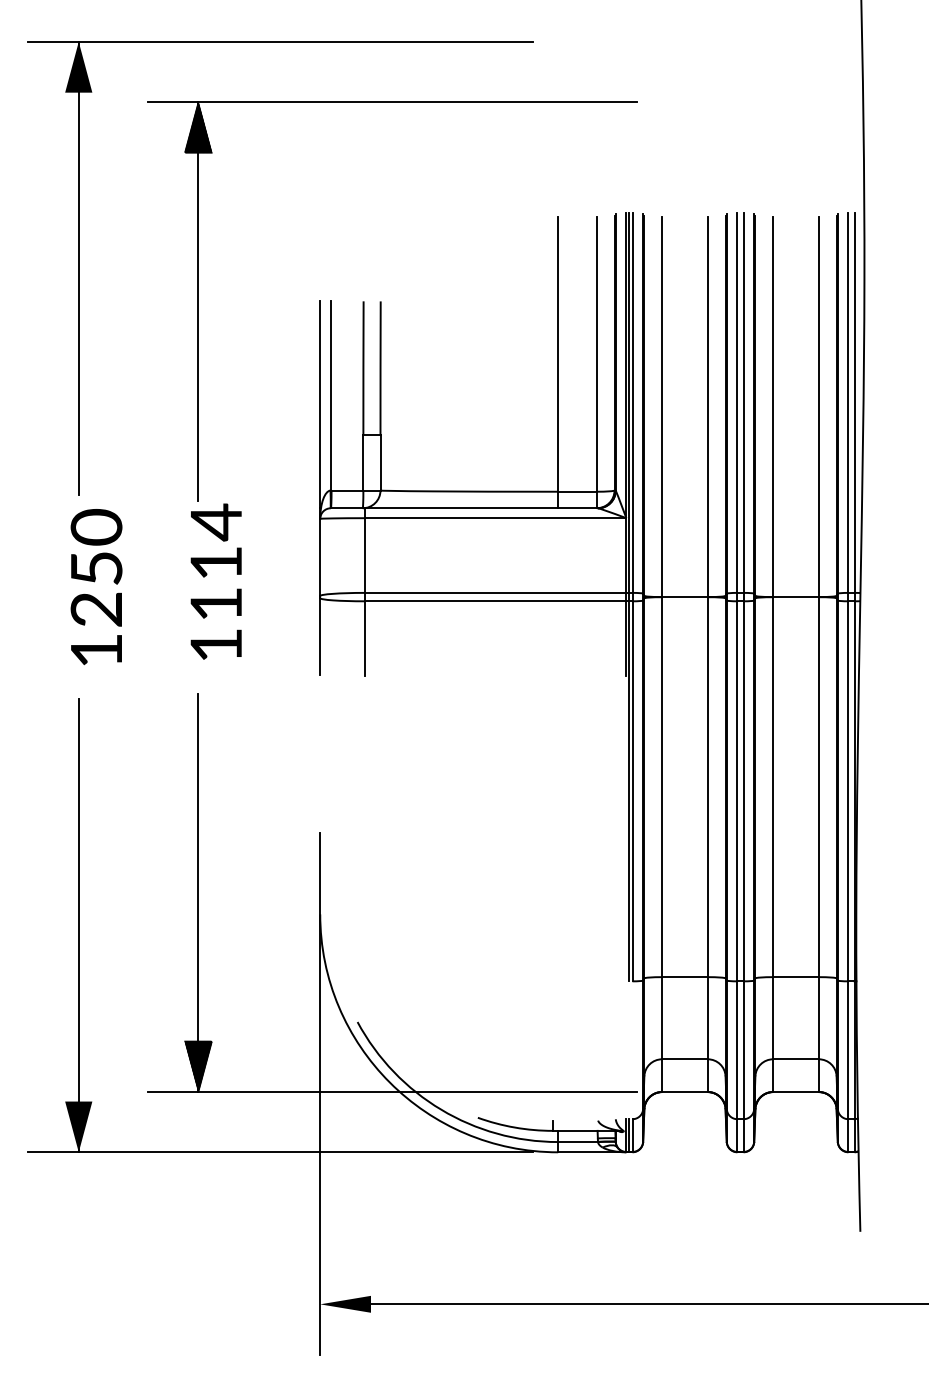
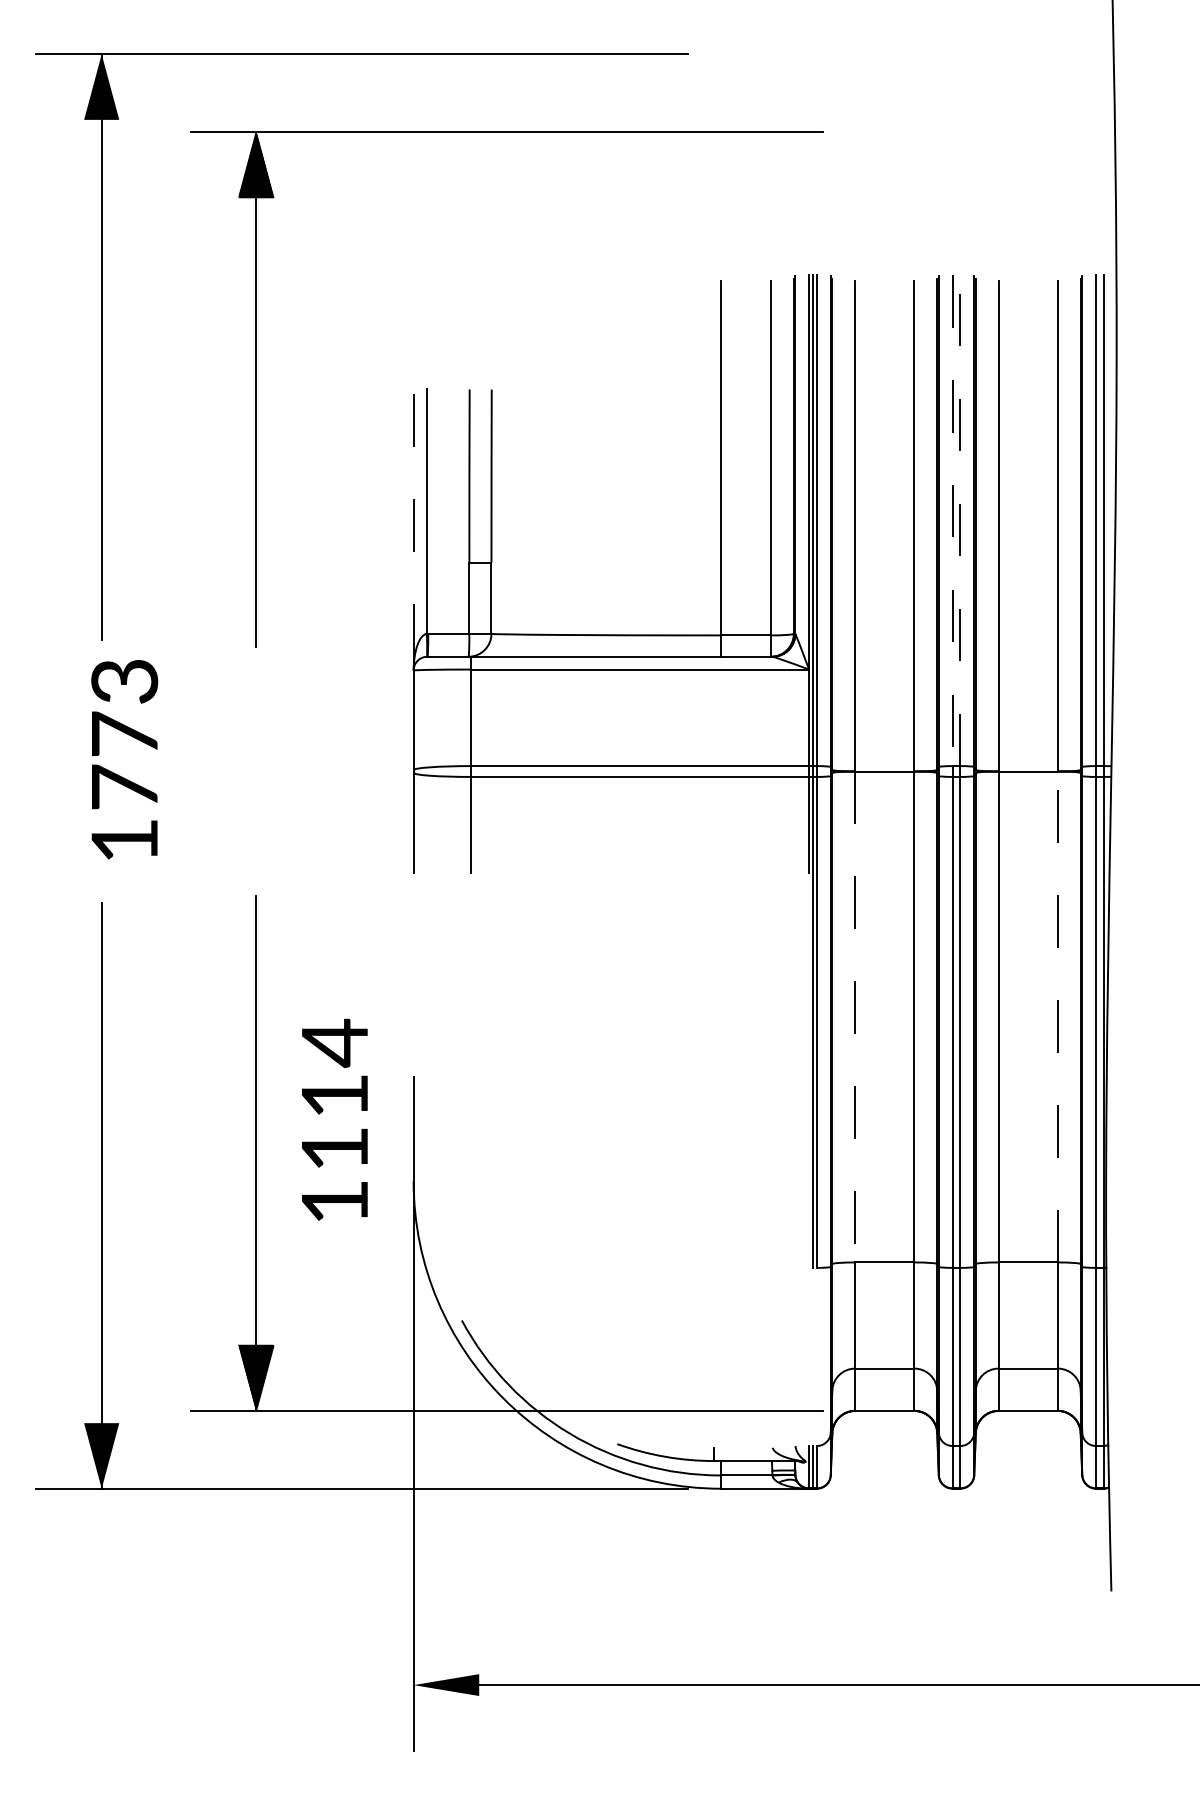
line: (743, 402) -> (960, 520), solid -> dashed
line: (737, 403) -> (952, 521), solid -> dashed
line: (320, 404) -> (413, 522), solid -> dashed
text: (96, 567) -> (124, 733), 1250 -> 1773
text: (215, 581) -> (333, 1119), moved
line: (818, 786) -> (1057, 1016), solid -> dashed
line: (662, 787) -> (855, 1017), solid -> dashed

